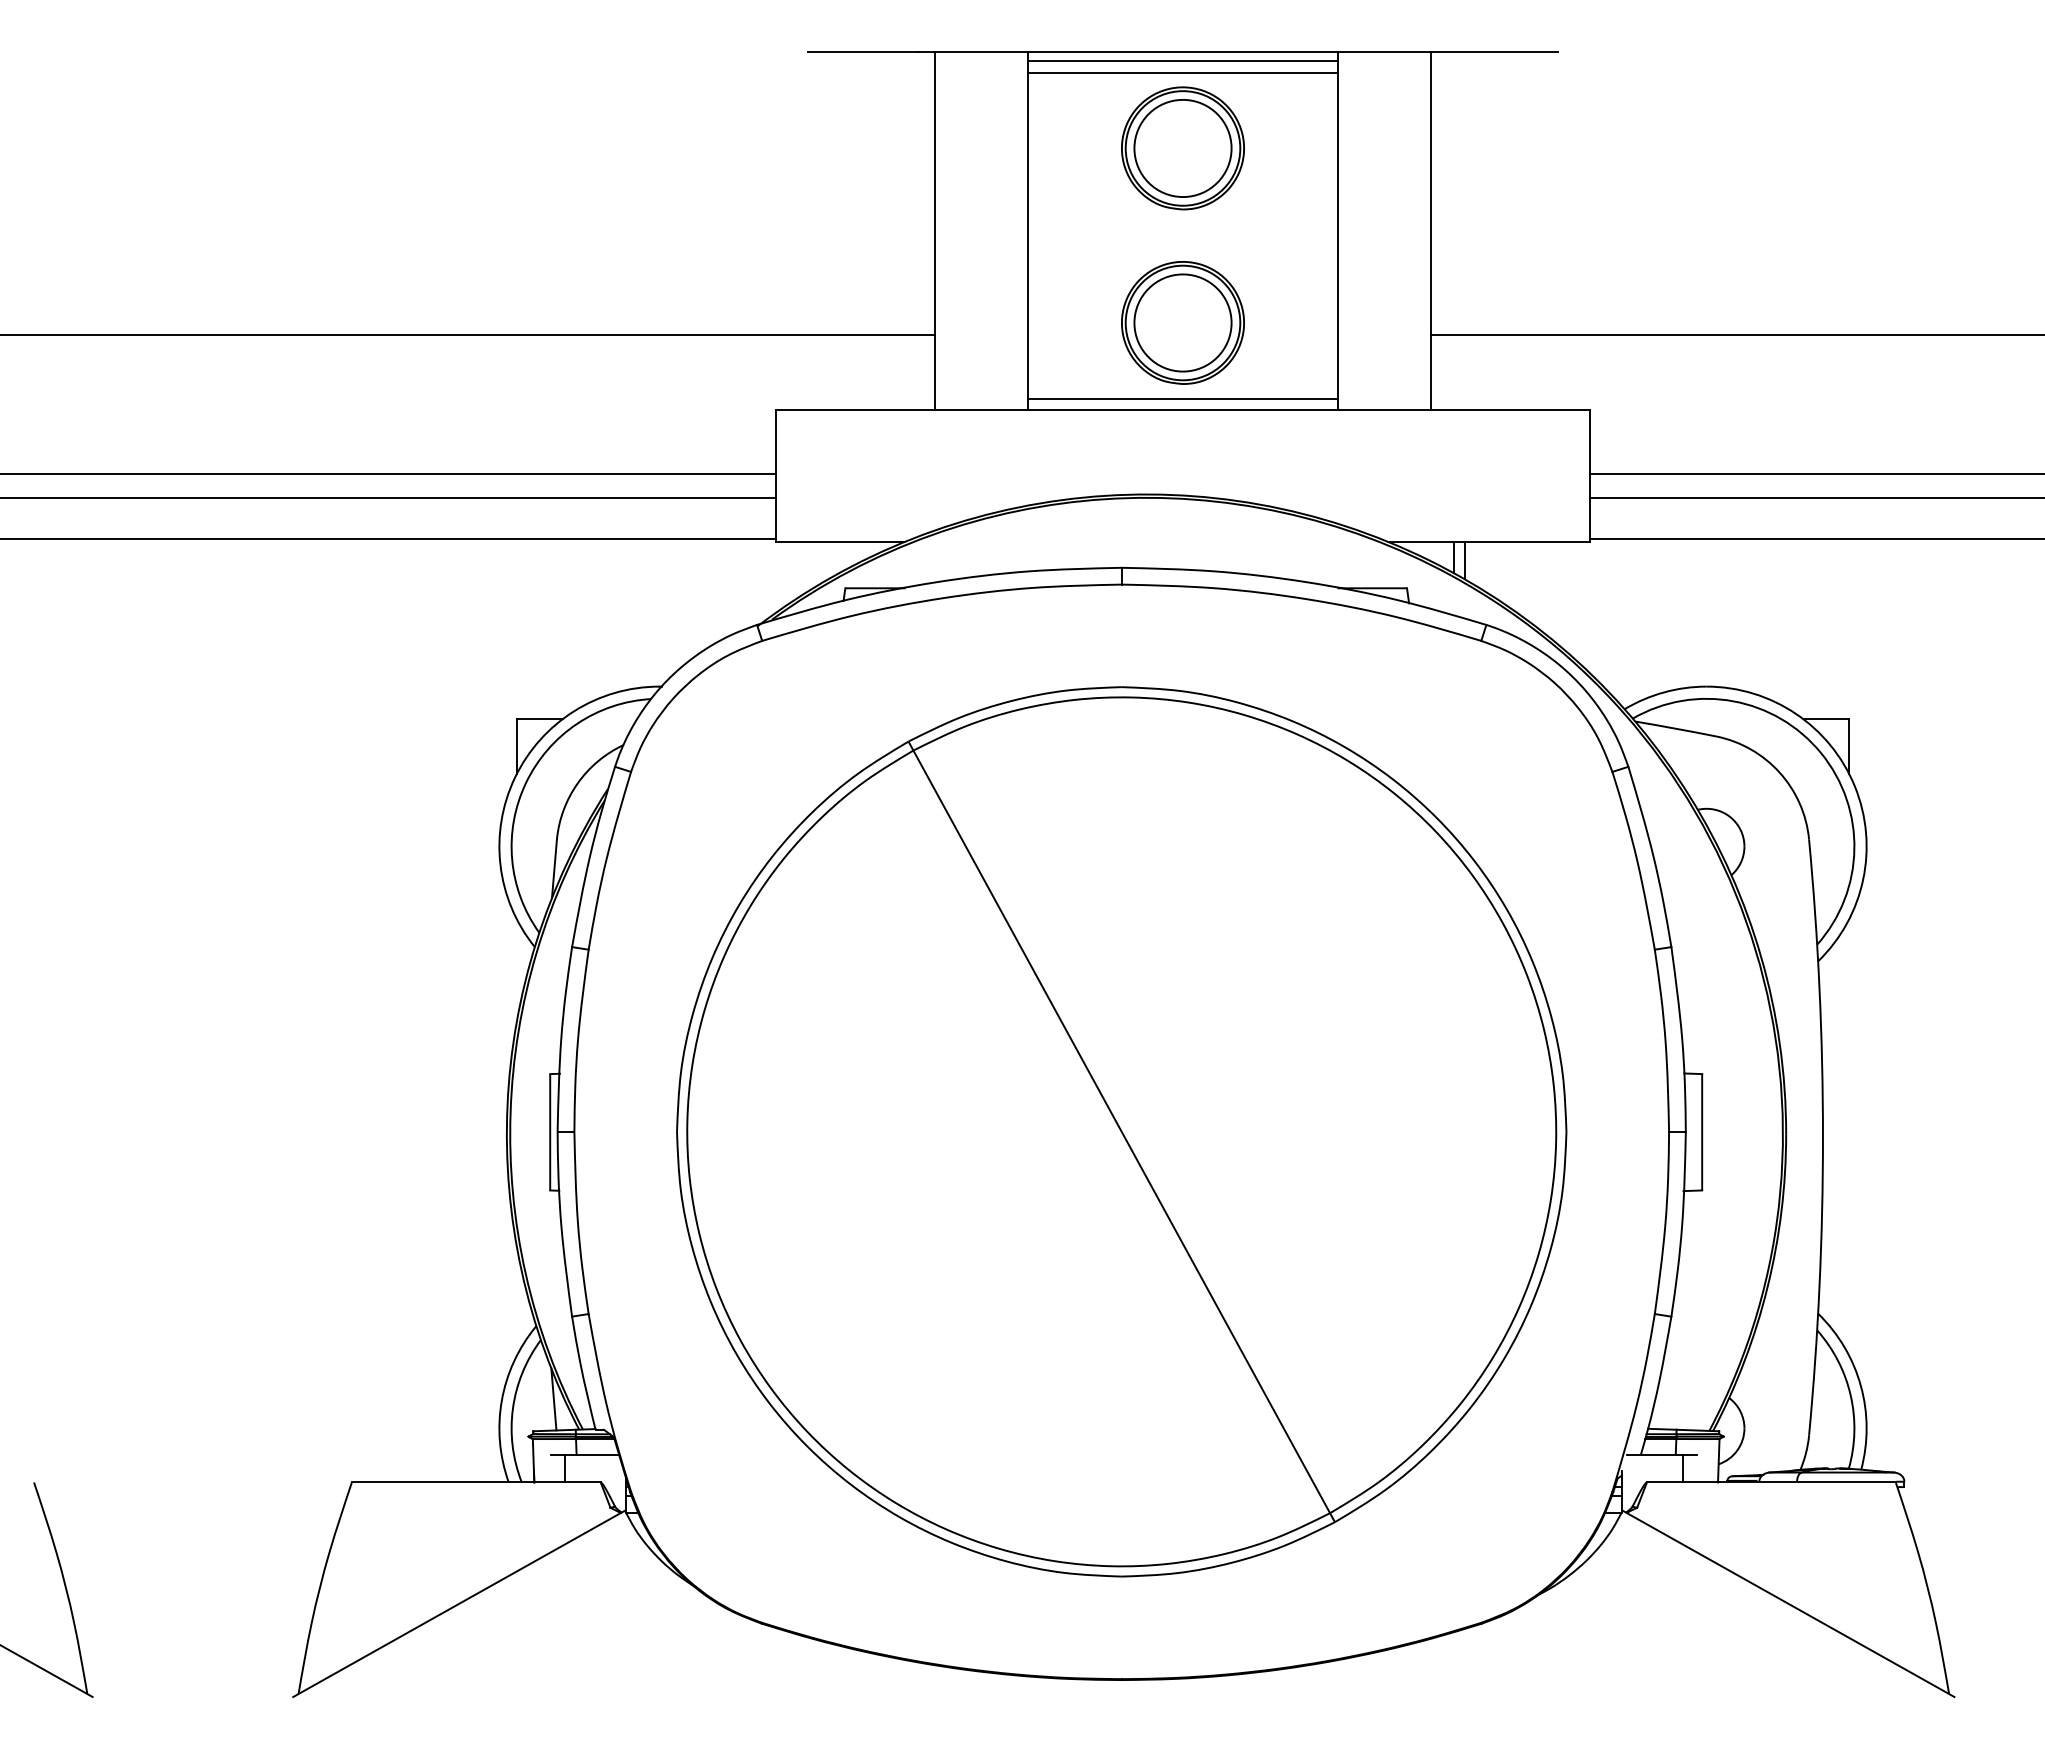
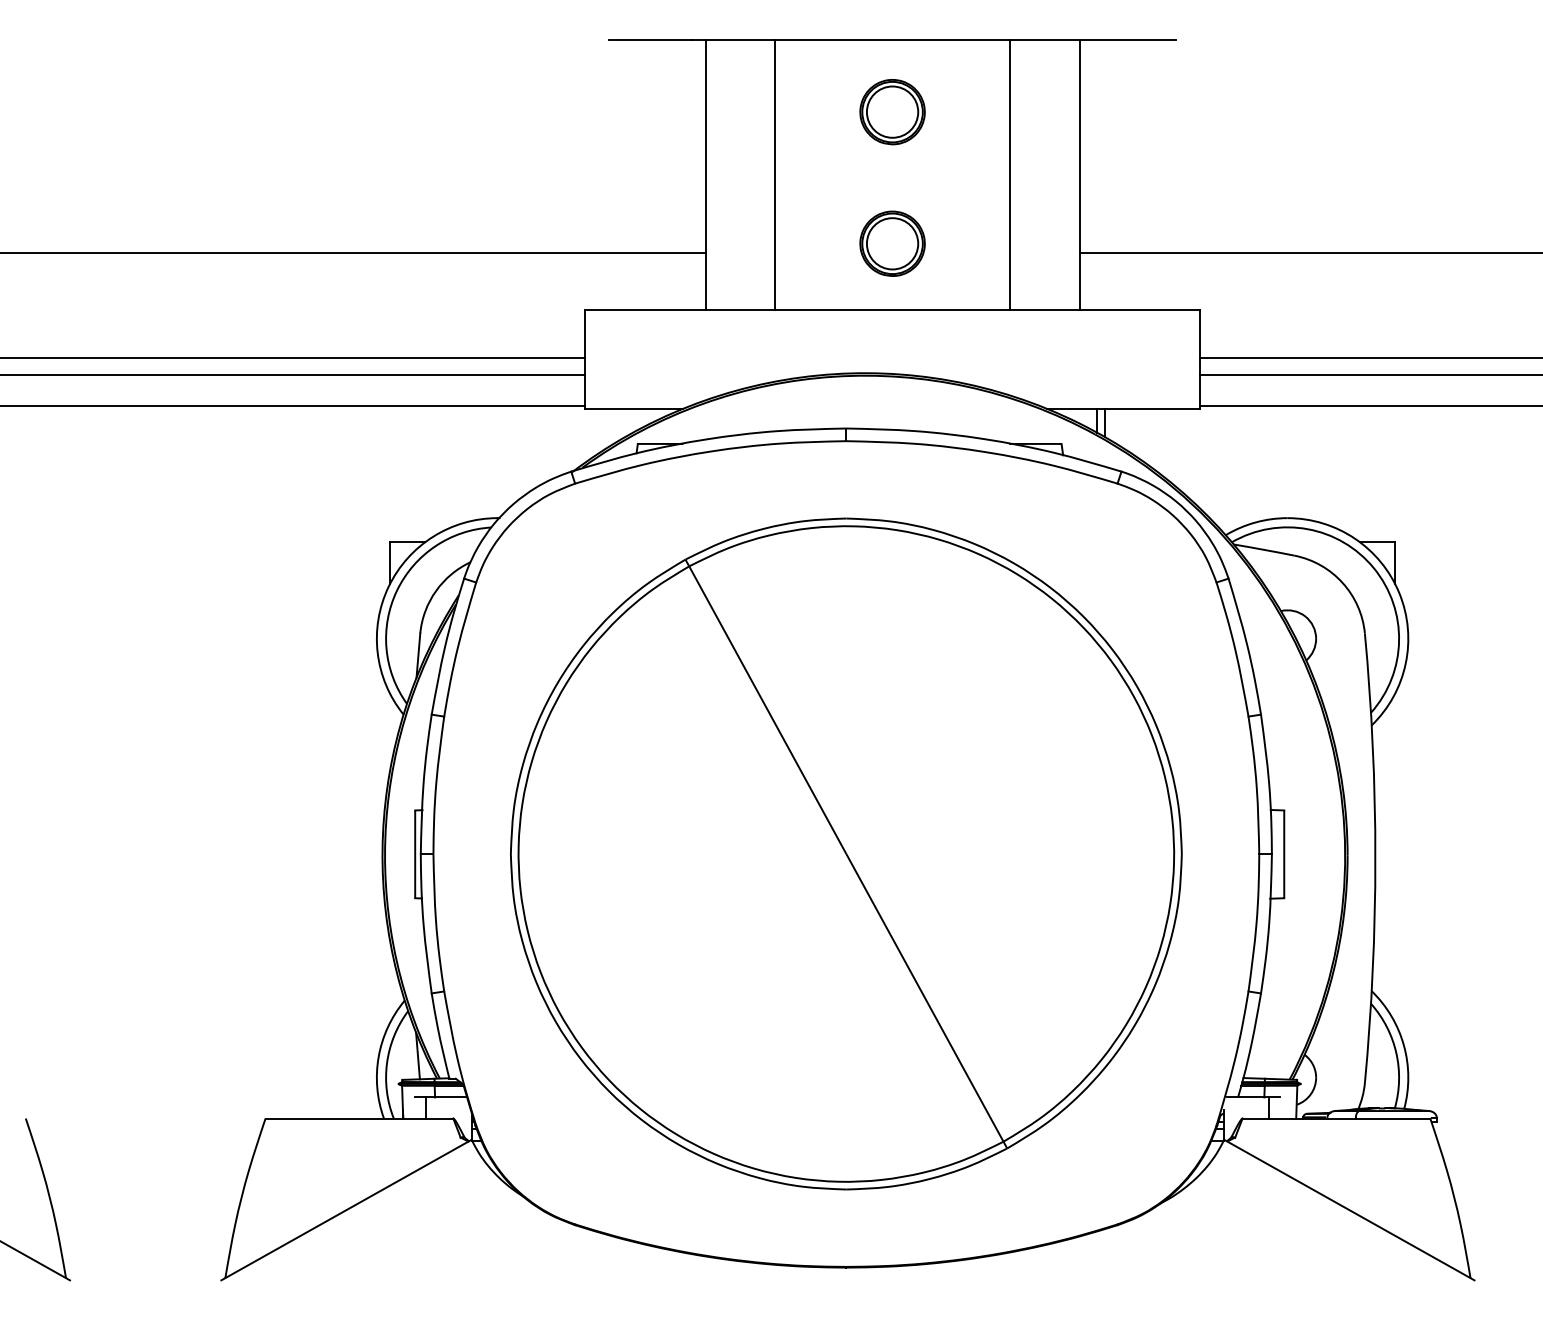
line: (1182, 61) -> (892, 46), removed
line: (1182, 72) -> (892, 54), removed
part: (1182, 148) -> (892, 112), size x0.7
part: (1182, 322) -> (892, 243), size x0.7
line: (1182, 398) -> (892, 300), removed

